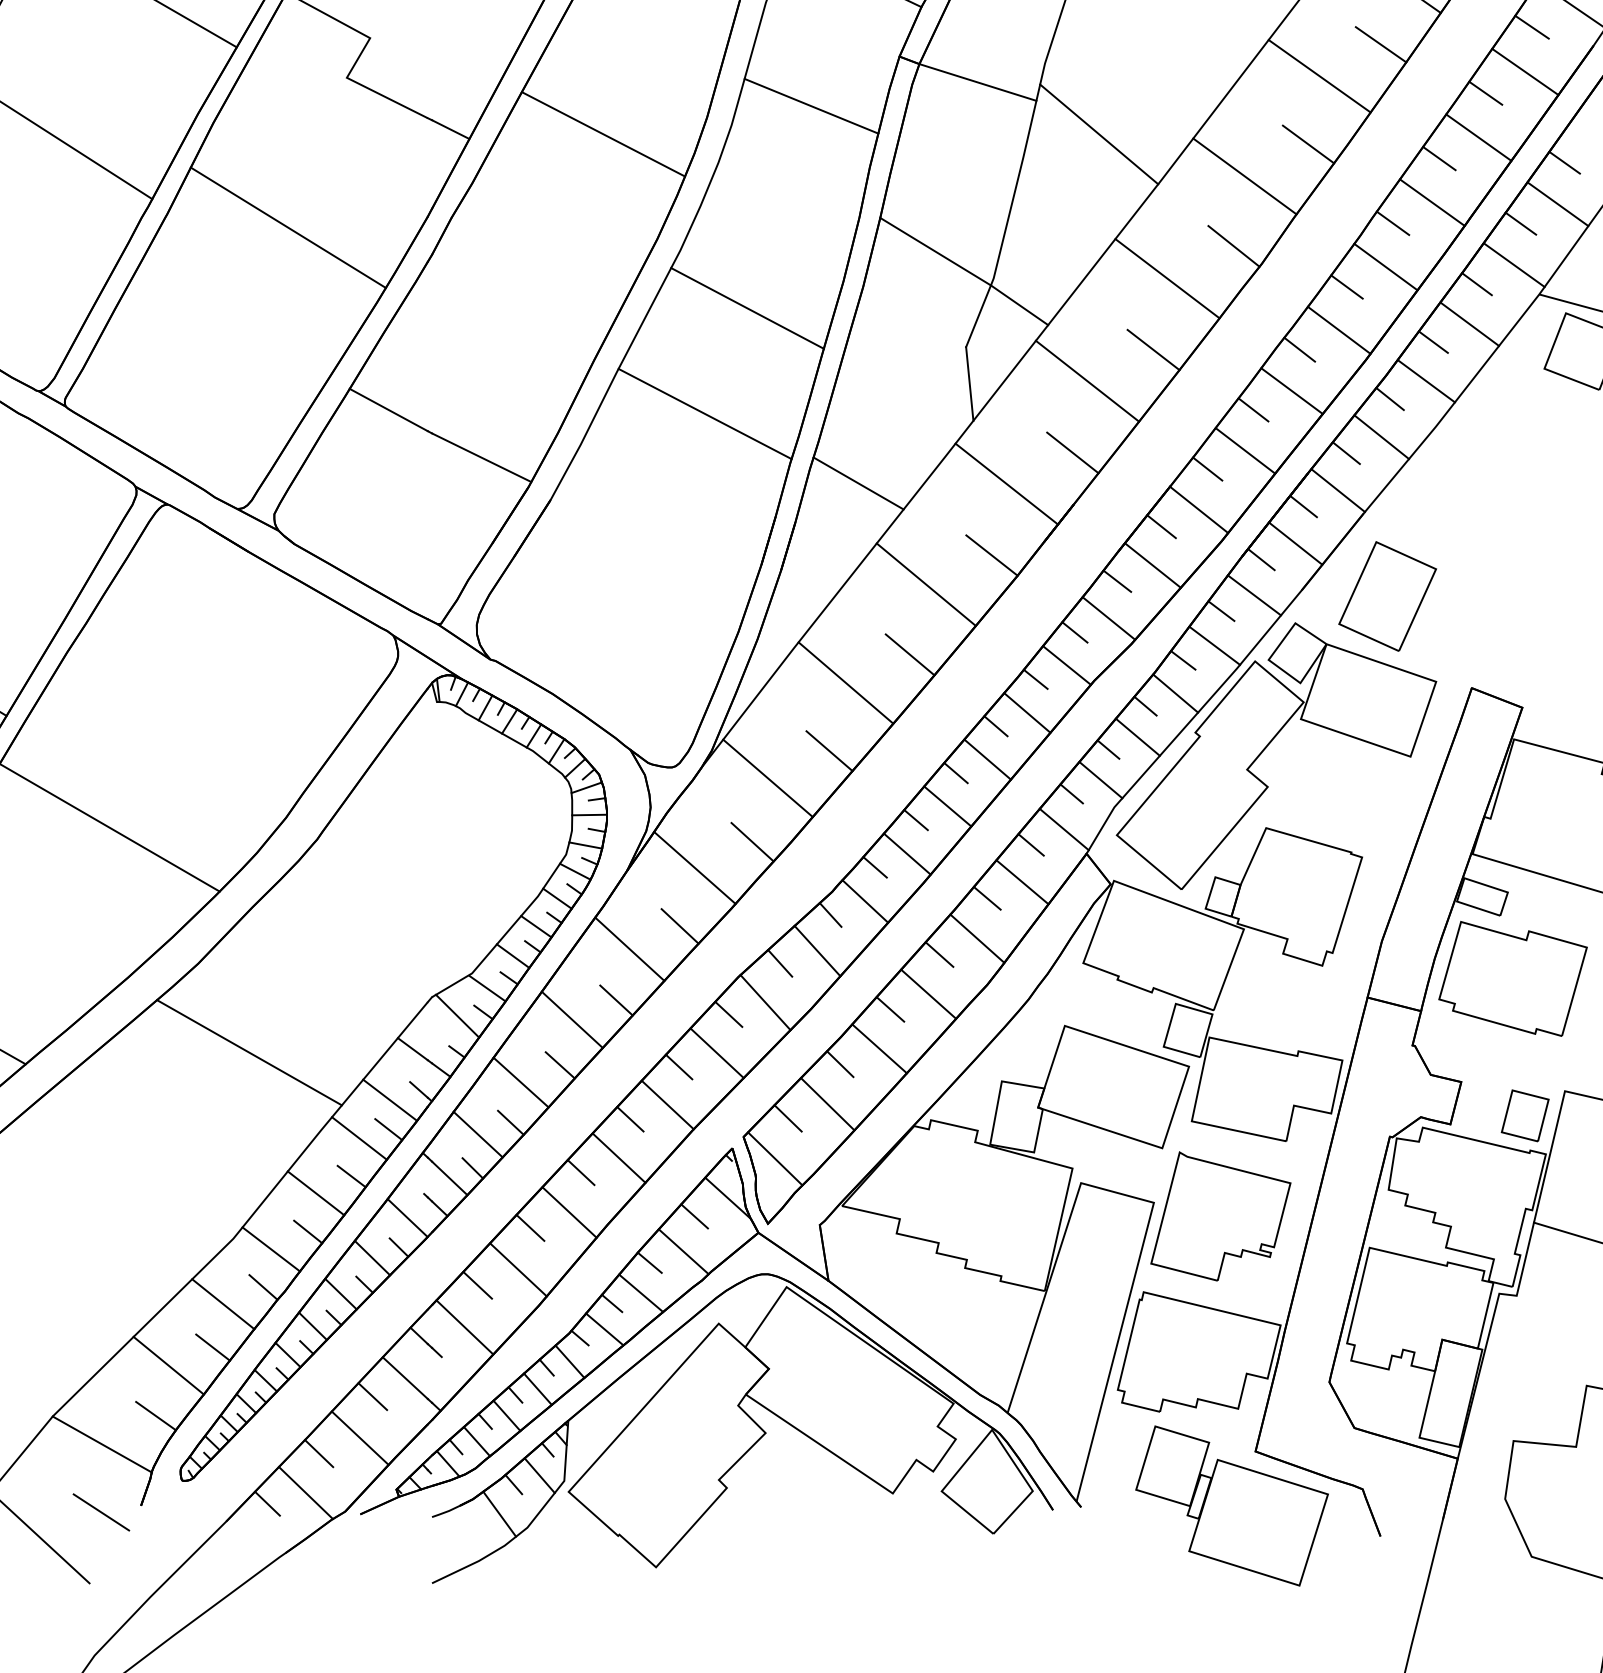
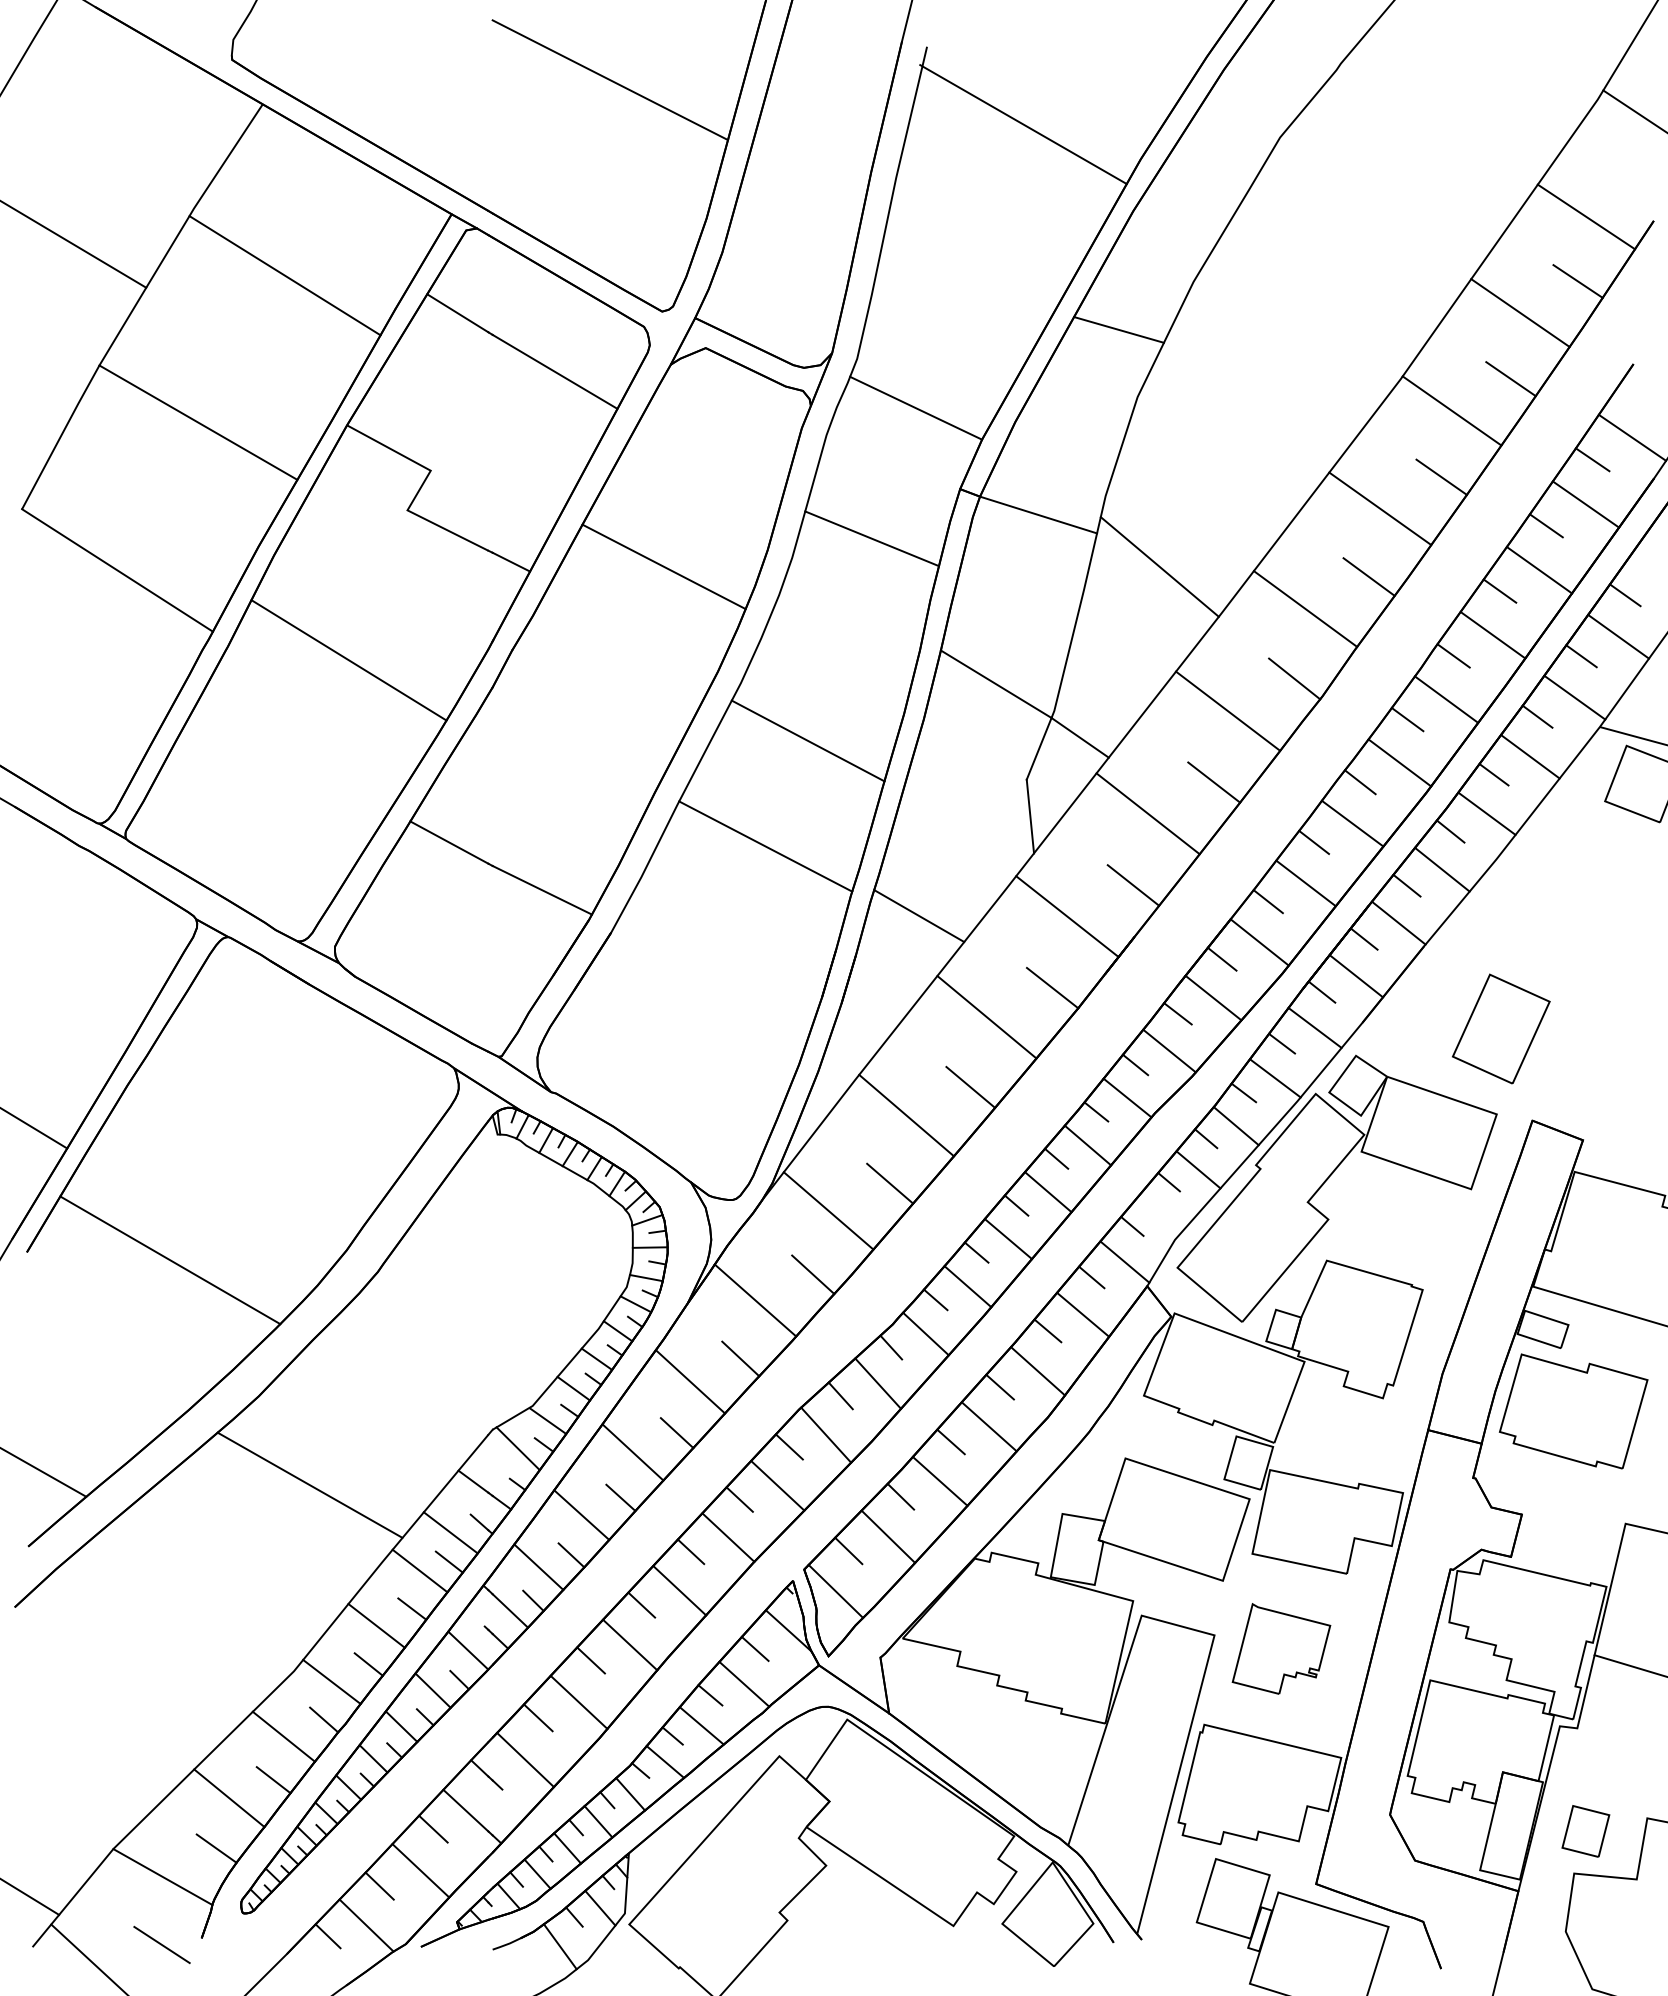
part: (1387, 595) -> (1501, 1028), moved
line: (1100, 779) -> (1161, 1212), removed
part: (1524, 1115) -> (1585, 1831), moved
part: (1220, 1215) -> (1281, 1648), size x0.7

